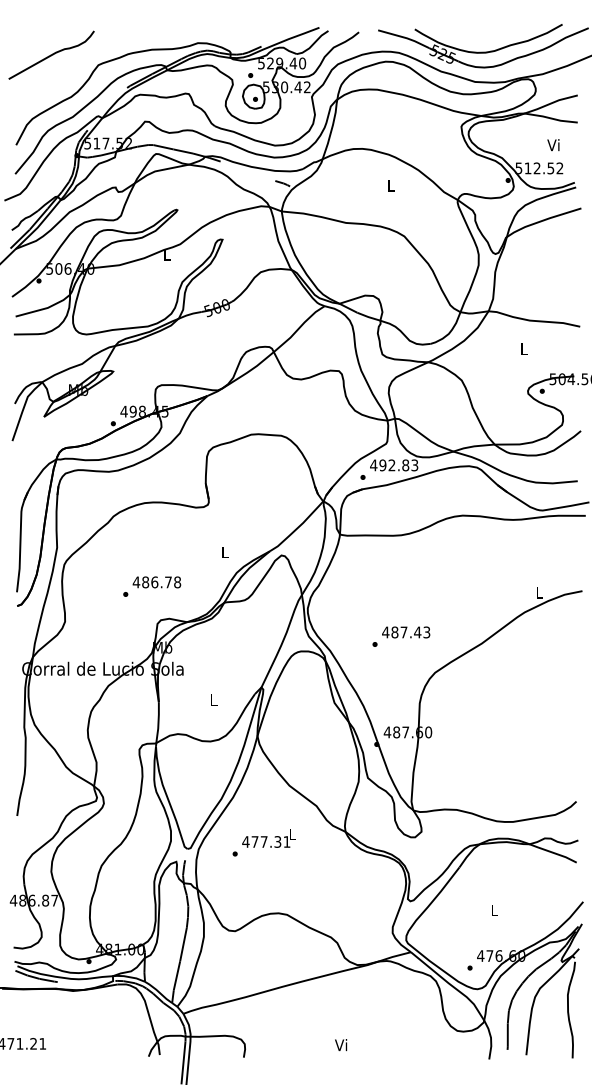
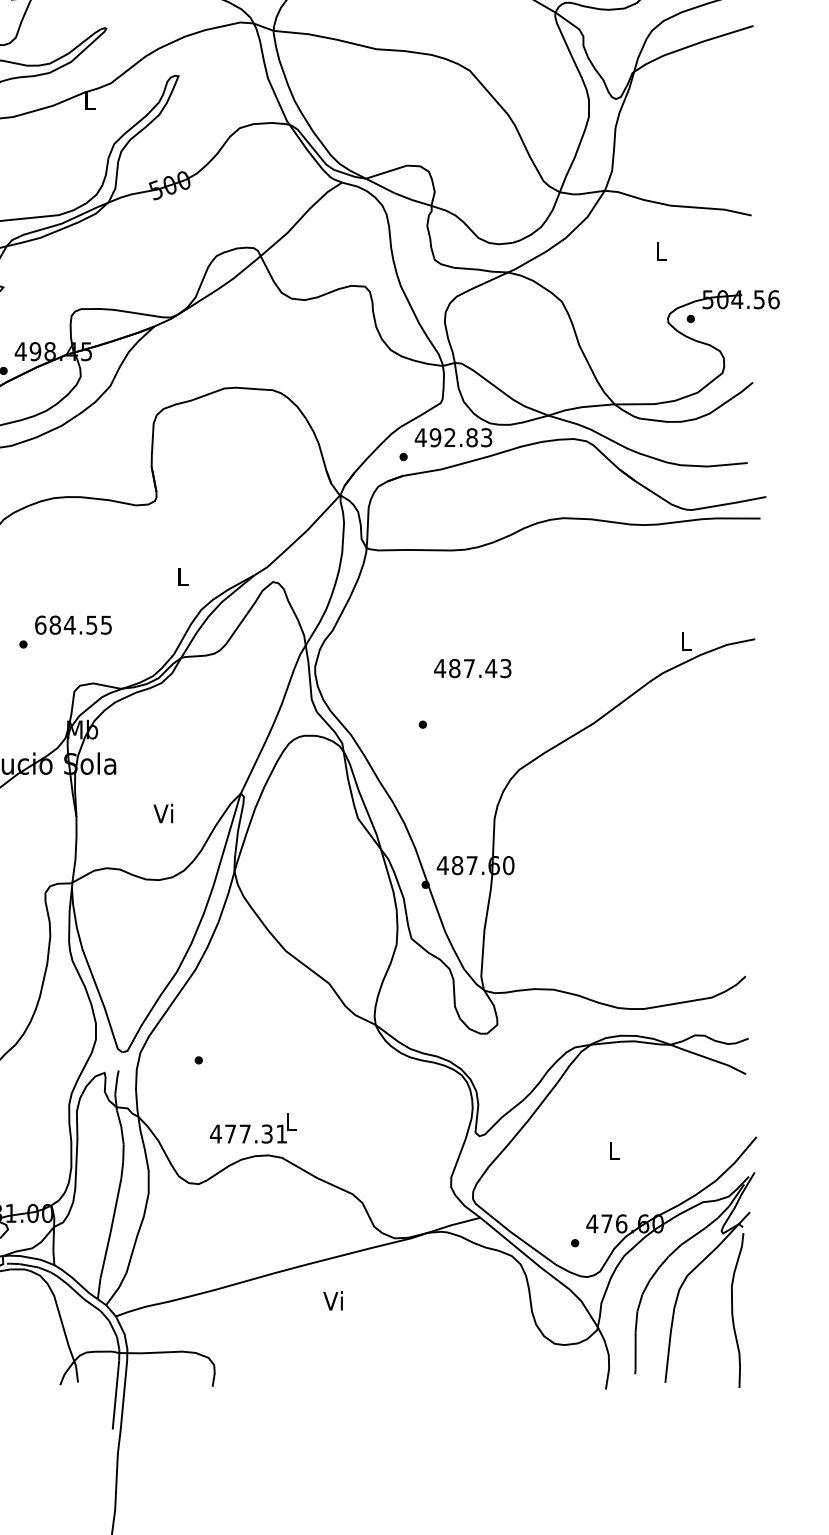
text: (156, 582) -> (72, 625), 486.78 -> 684.55
text: (406, 632) -> (473, 668), moved
text: (213, 699) -> (164, 812), L -> Vi
text: (268, 838) -> (252, 1128), moved
text: (341, 1045) -> (333, 1301), moved

